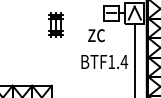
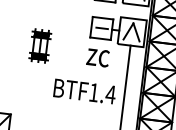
part: (55, 24) -> (39, 45), moved
text: (96, 35) -> (98, 57), moved

